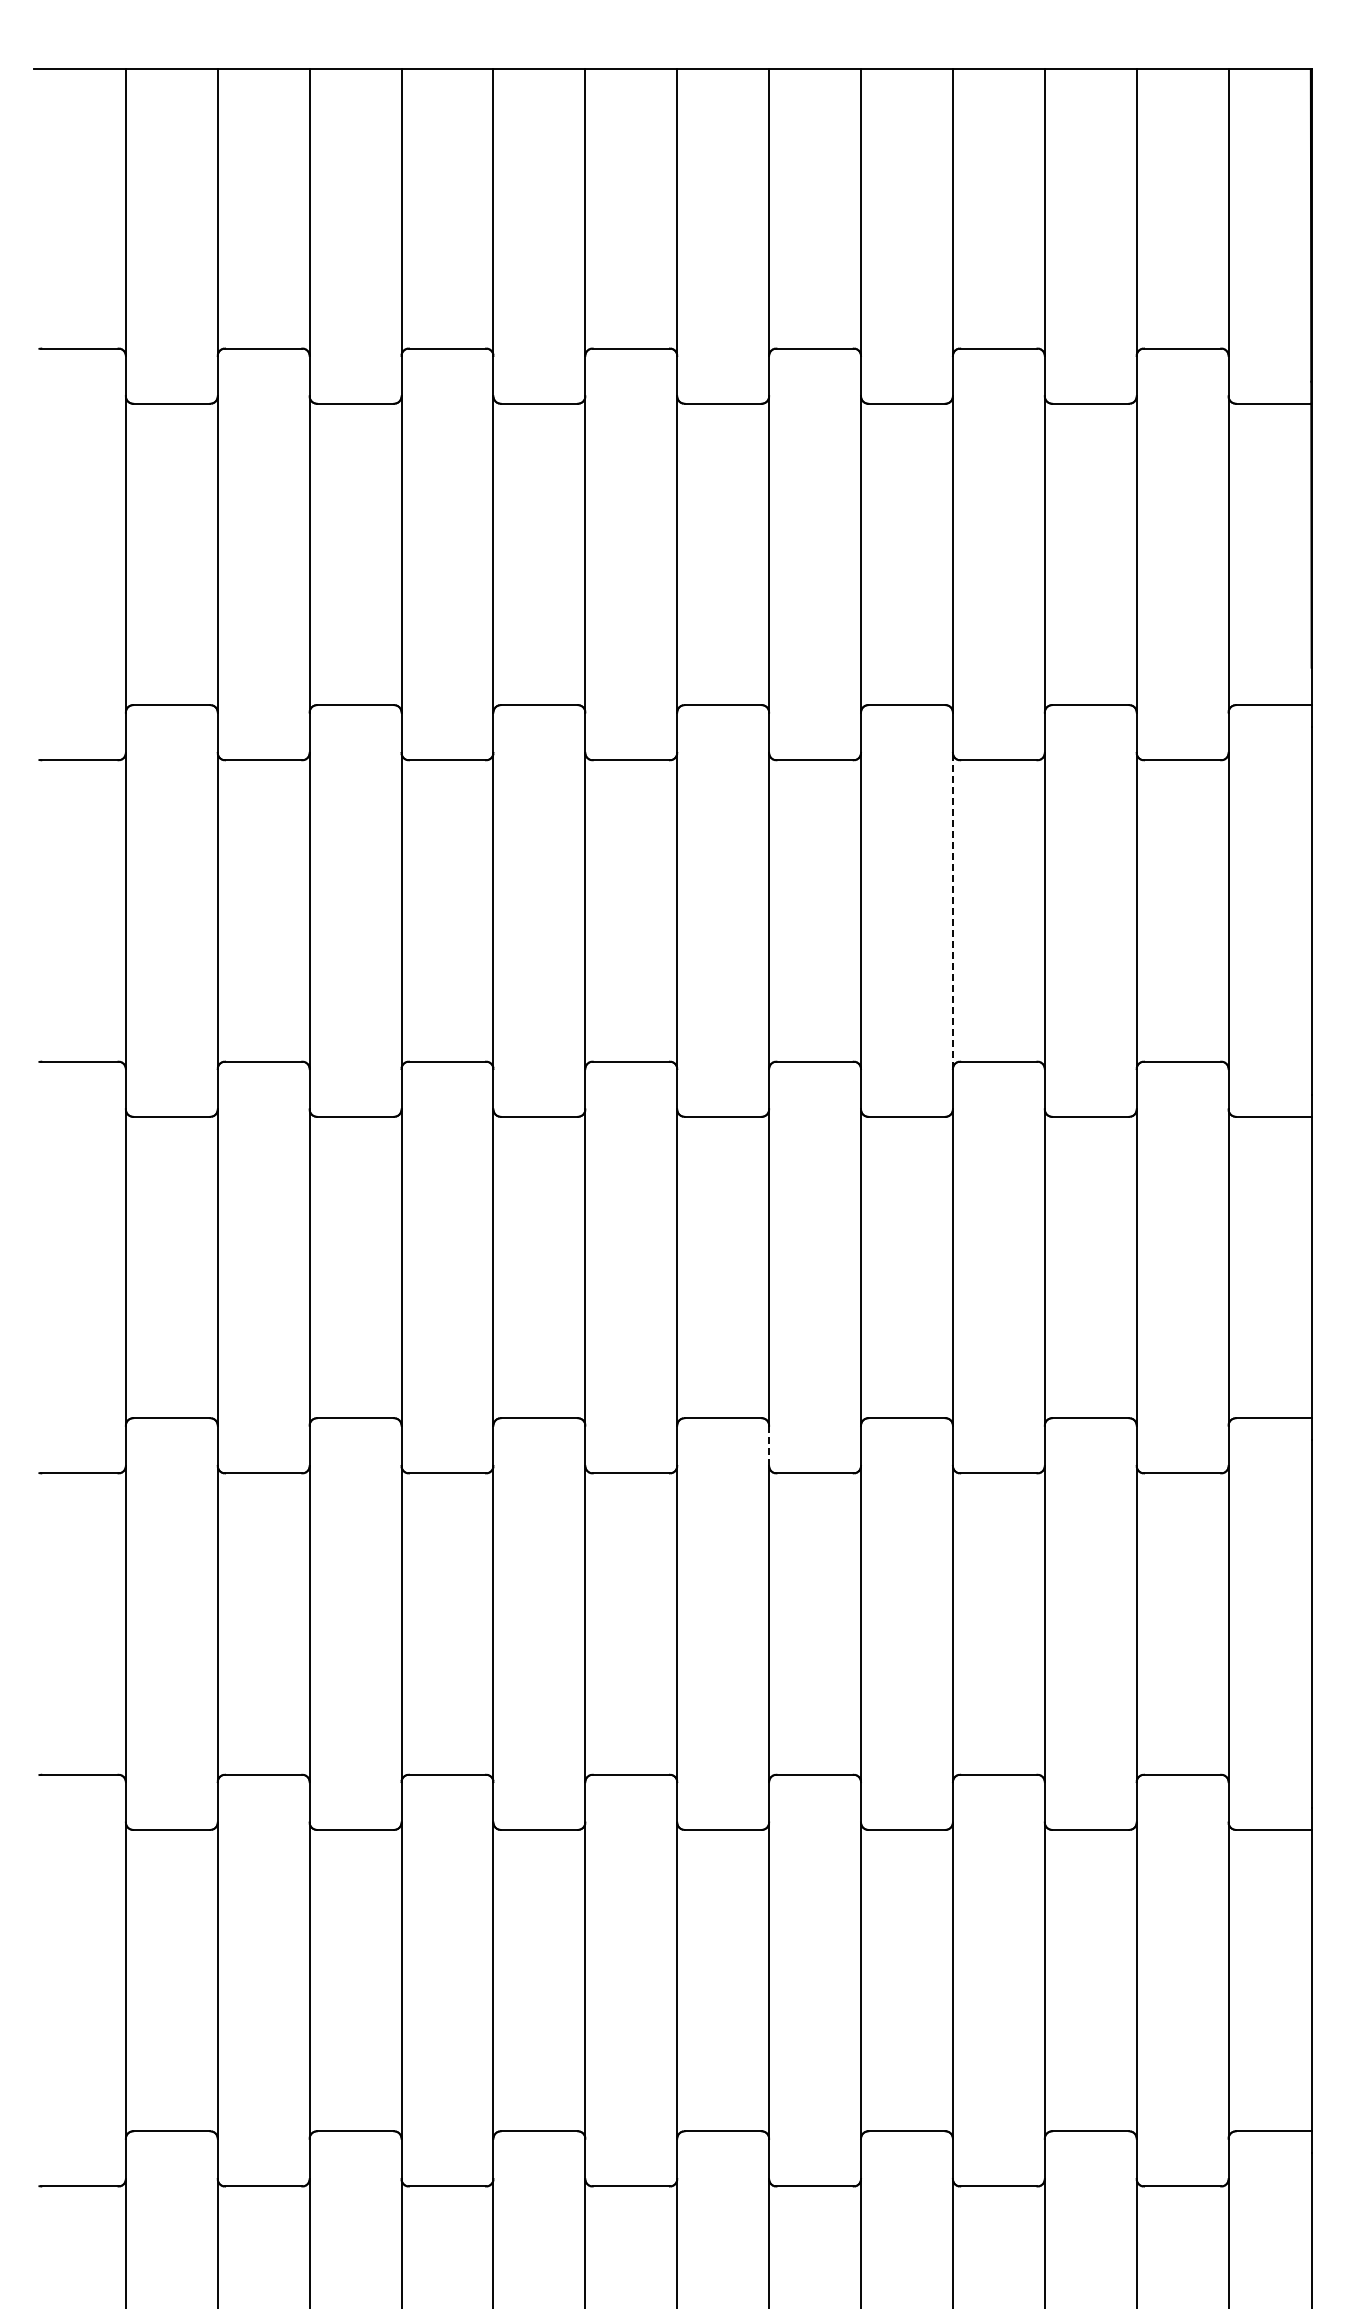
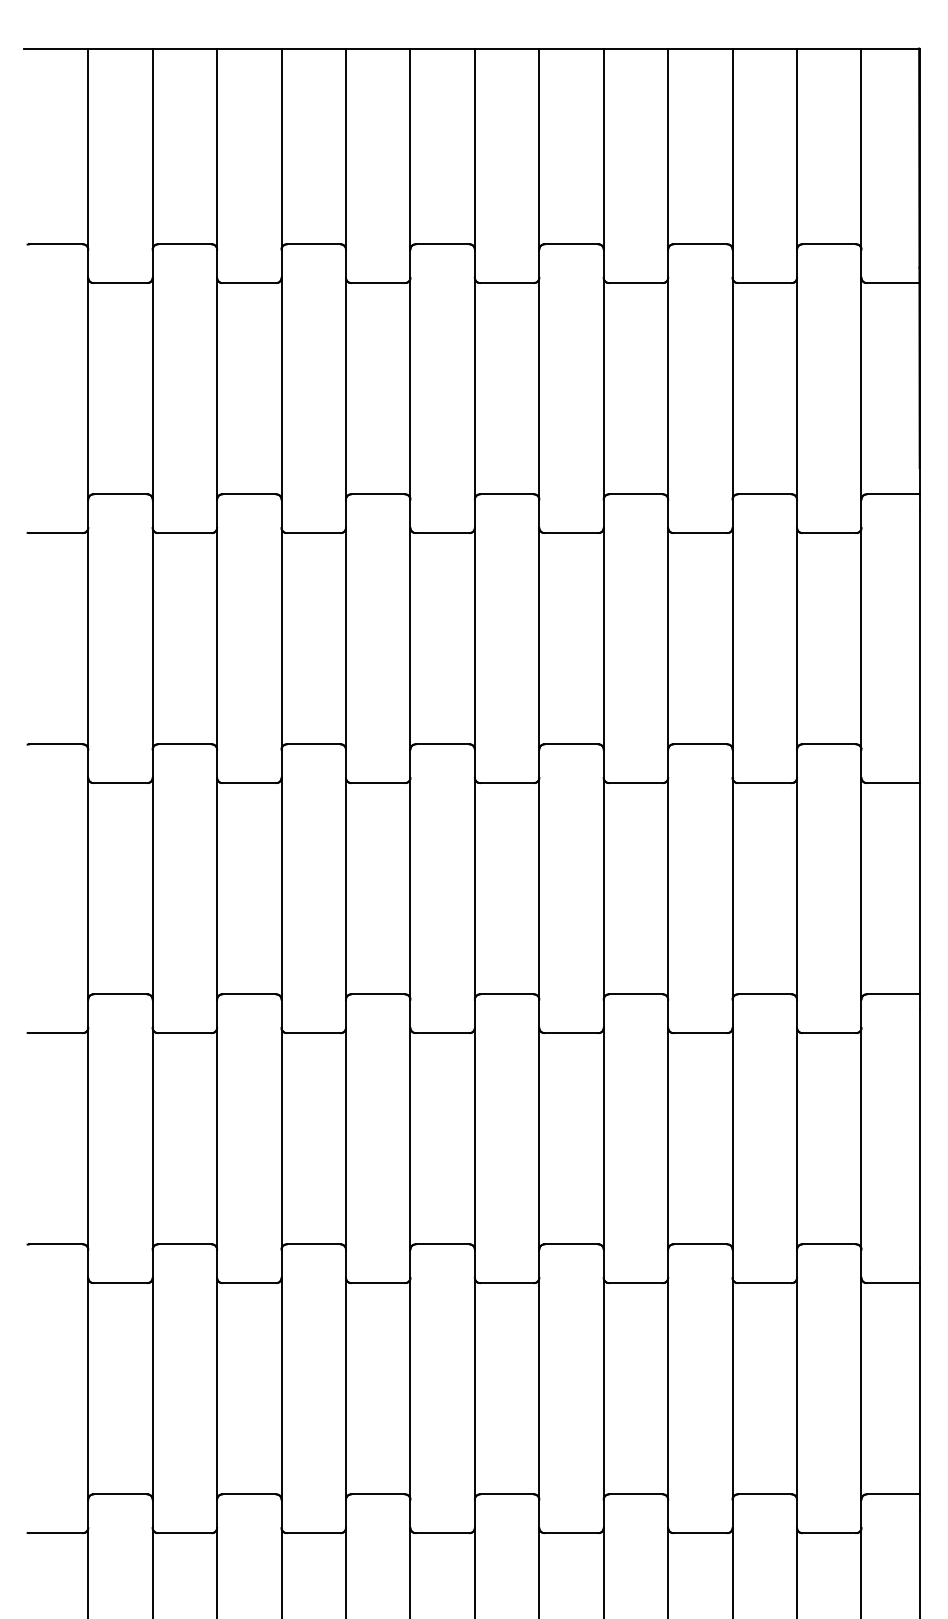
line: (952, 910) -> (667, 638), dashed -> solid
line: (769, 1446) -> (539, 1014), dashed -> solid

